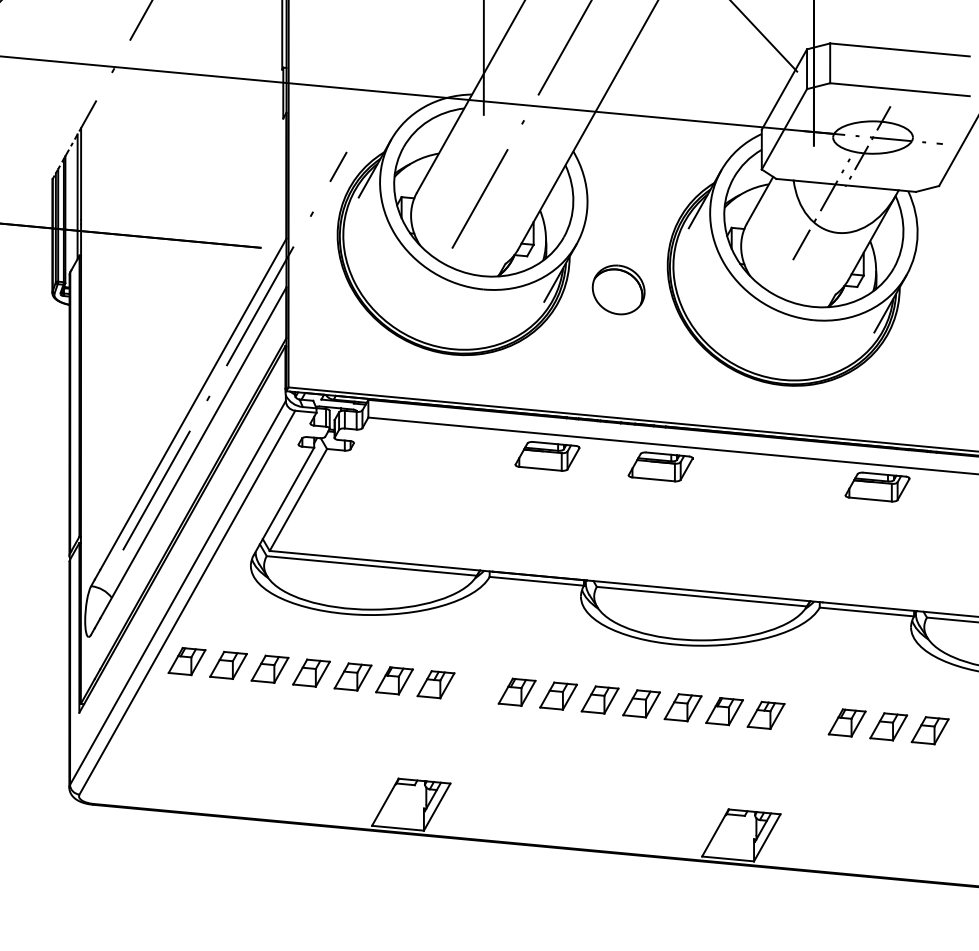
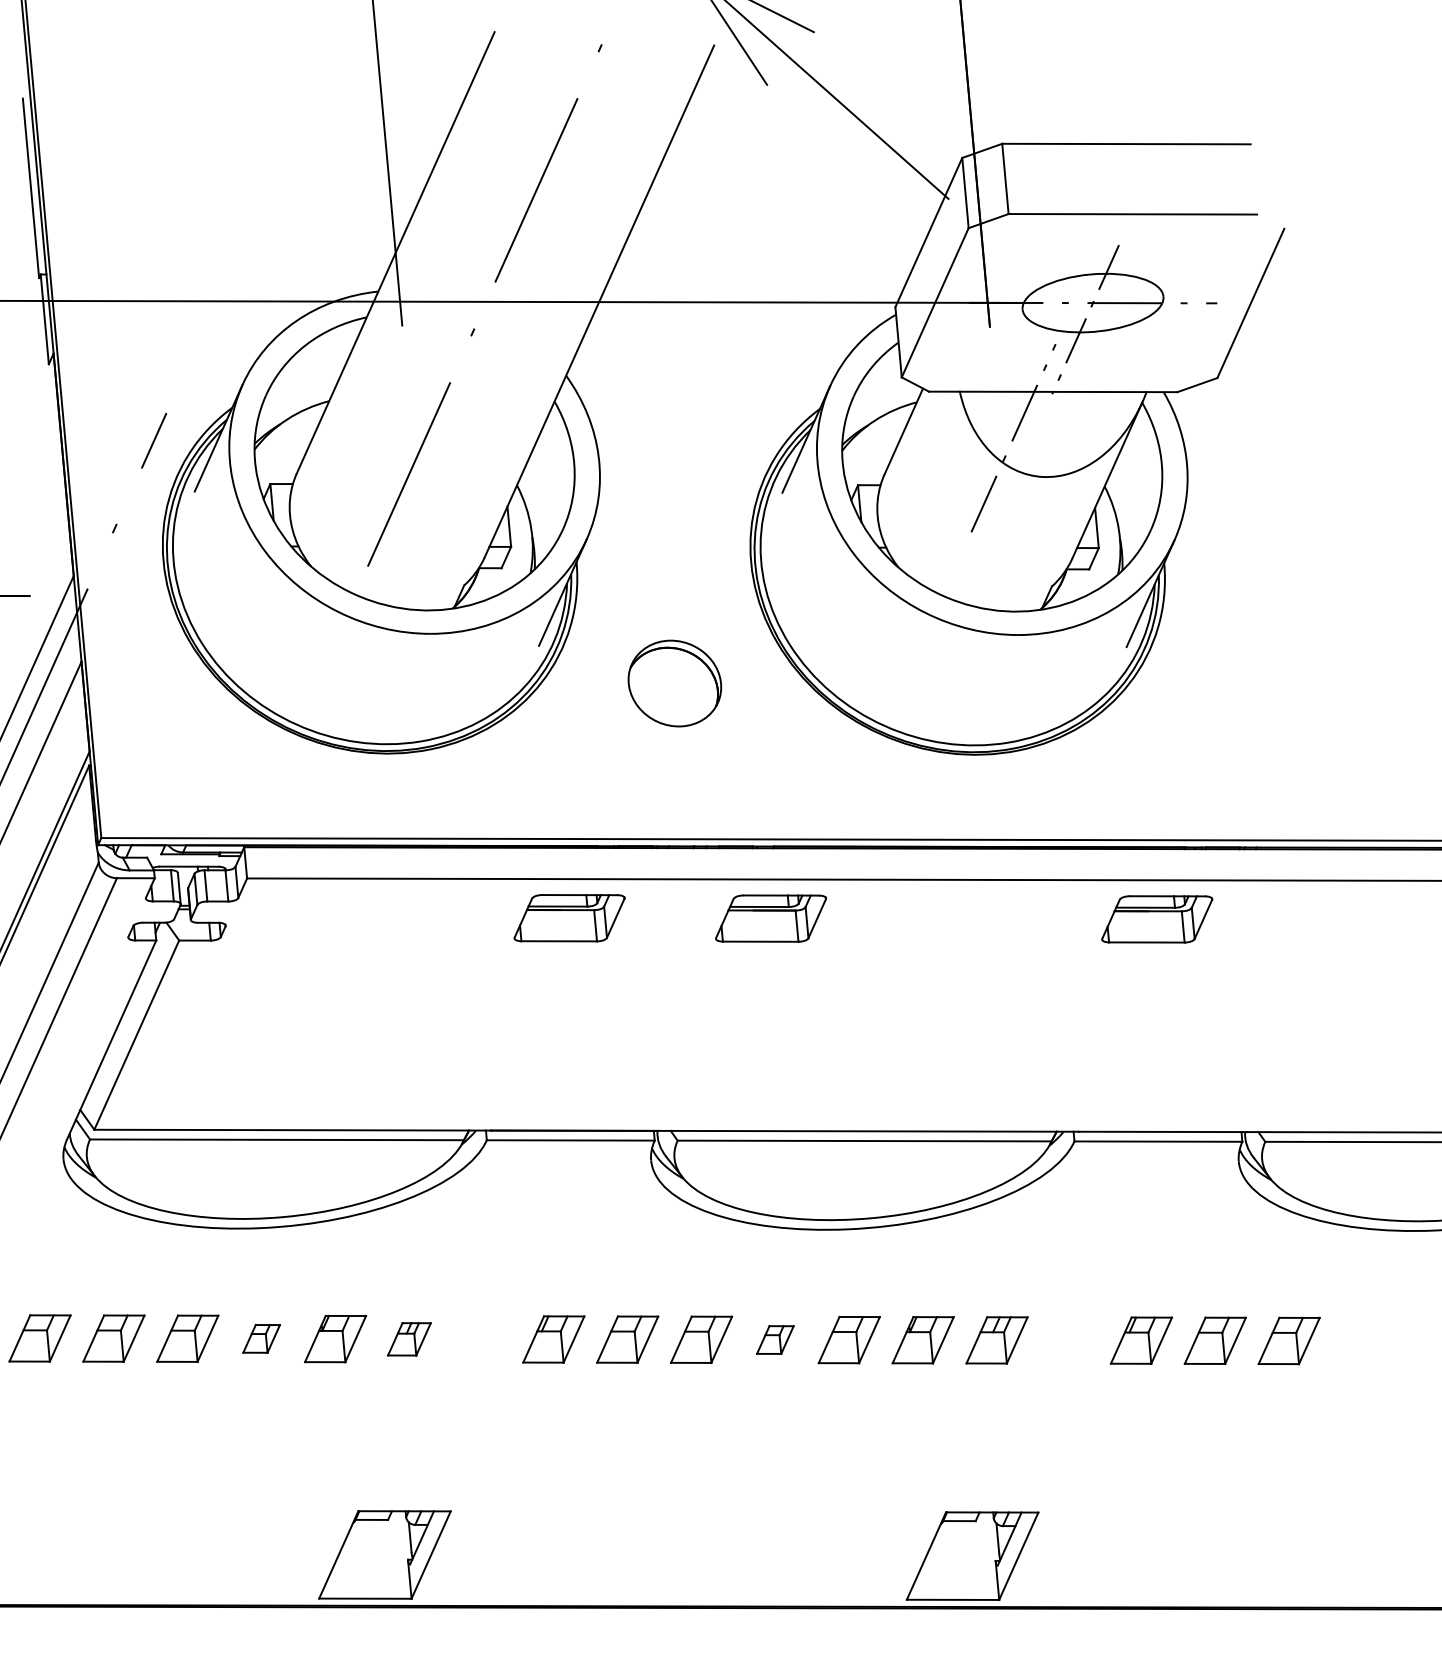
part: (618, 289) -> (674, 682), moved
part: (352, 676) -> (260, 1338), size x0.6
part: (435, 684) -> (408, 1338), size x0.7
part: (641, 703) -> (775, 1339), size x0.6

